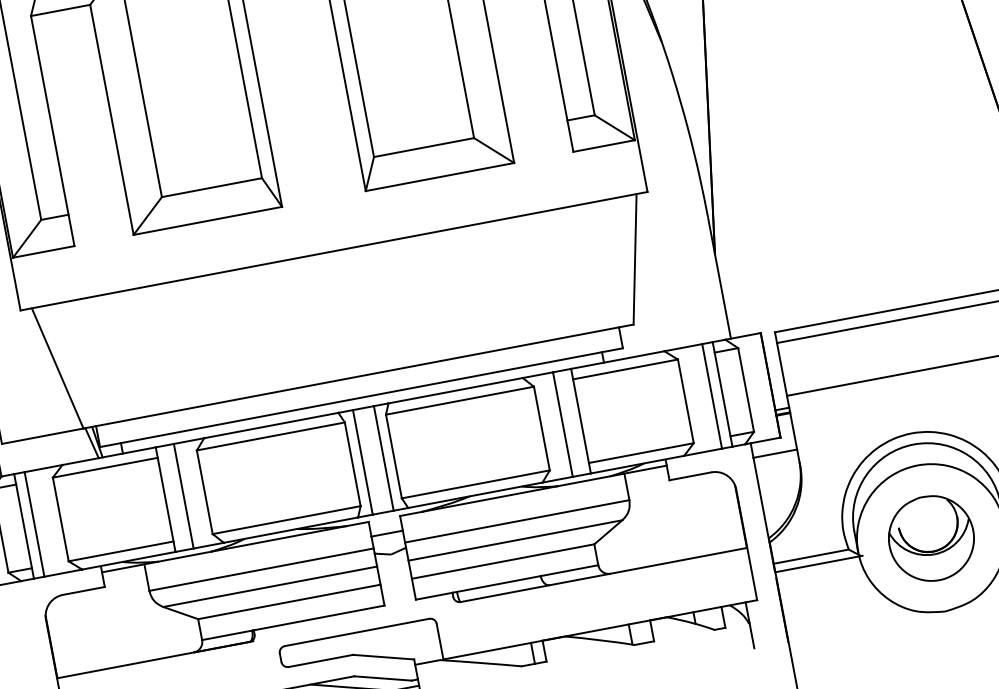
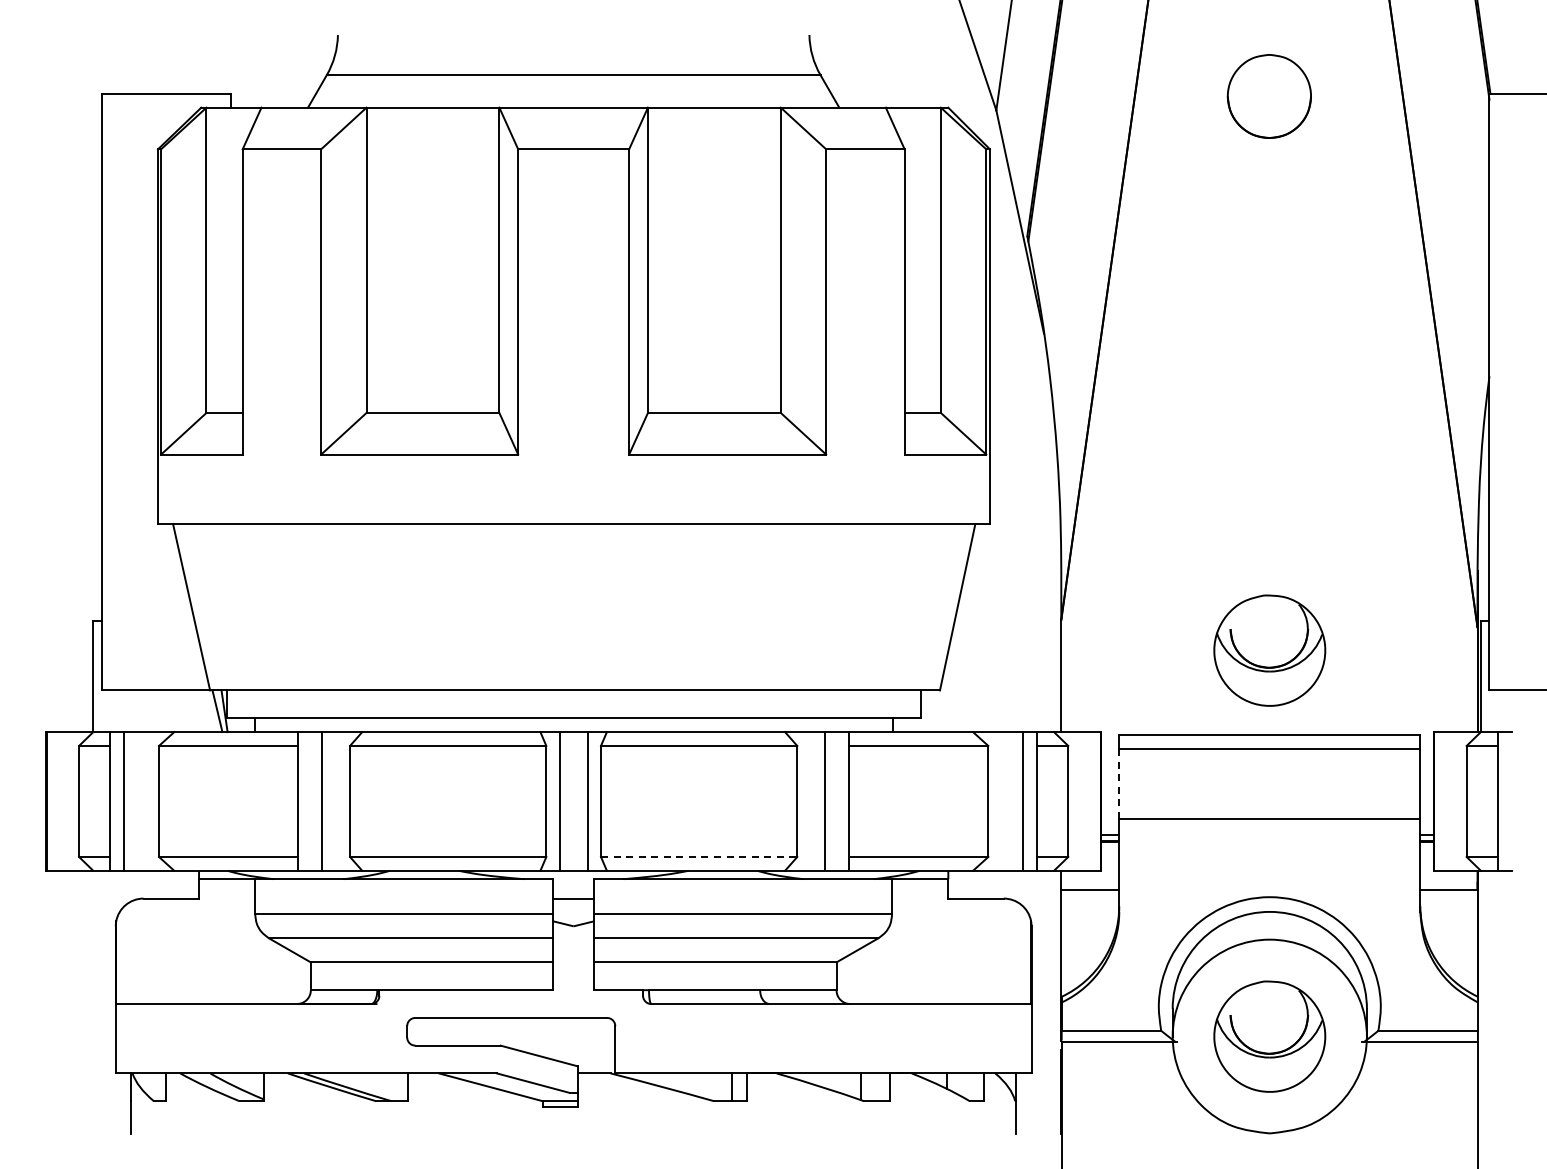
part: (876, 247) -> (1269, 650), added
line: (782, 369) -> (1119, 783), solid -> dashed
line: (476, 483) -> (699, 856), solid -> dashed

